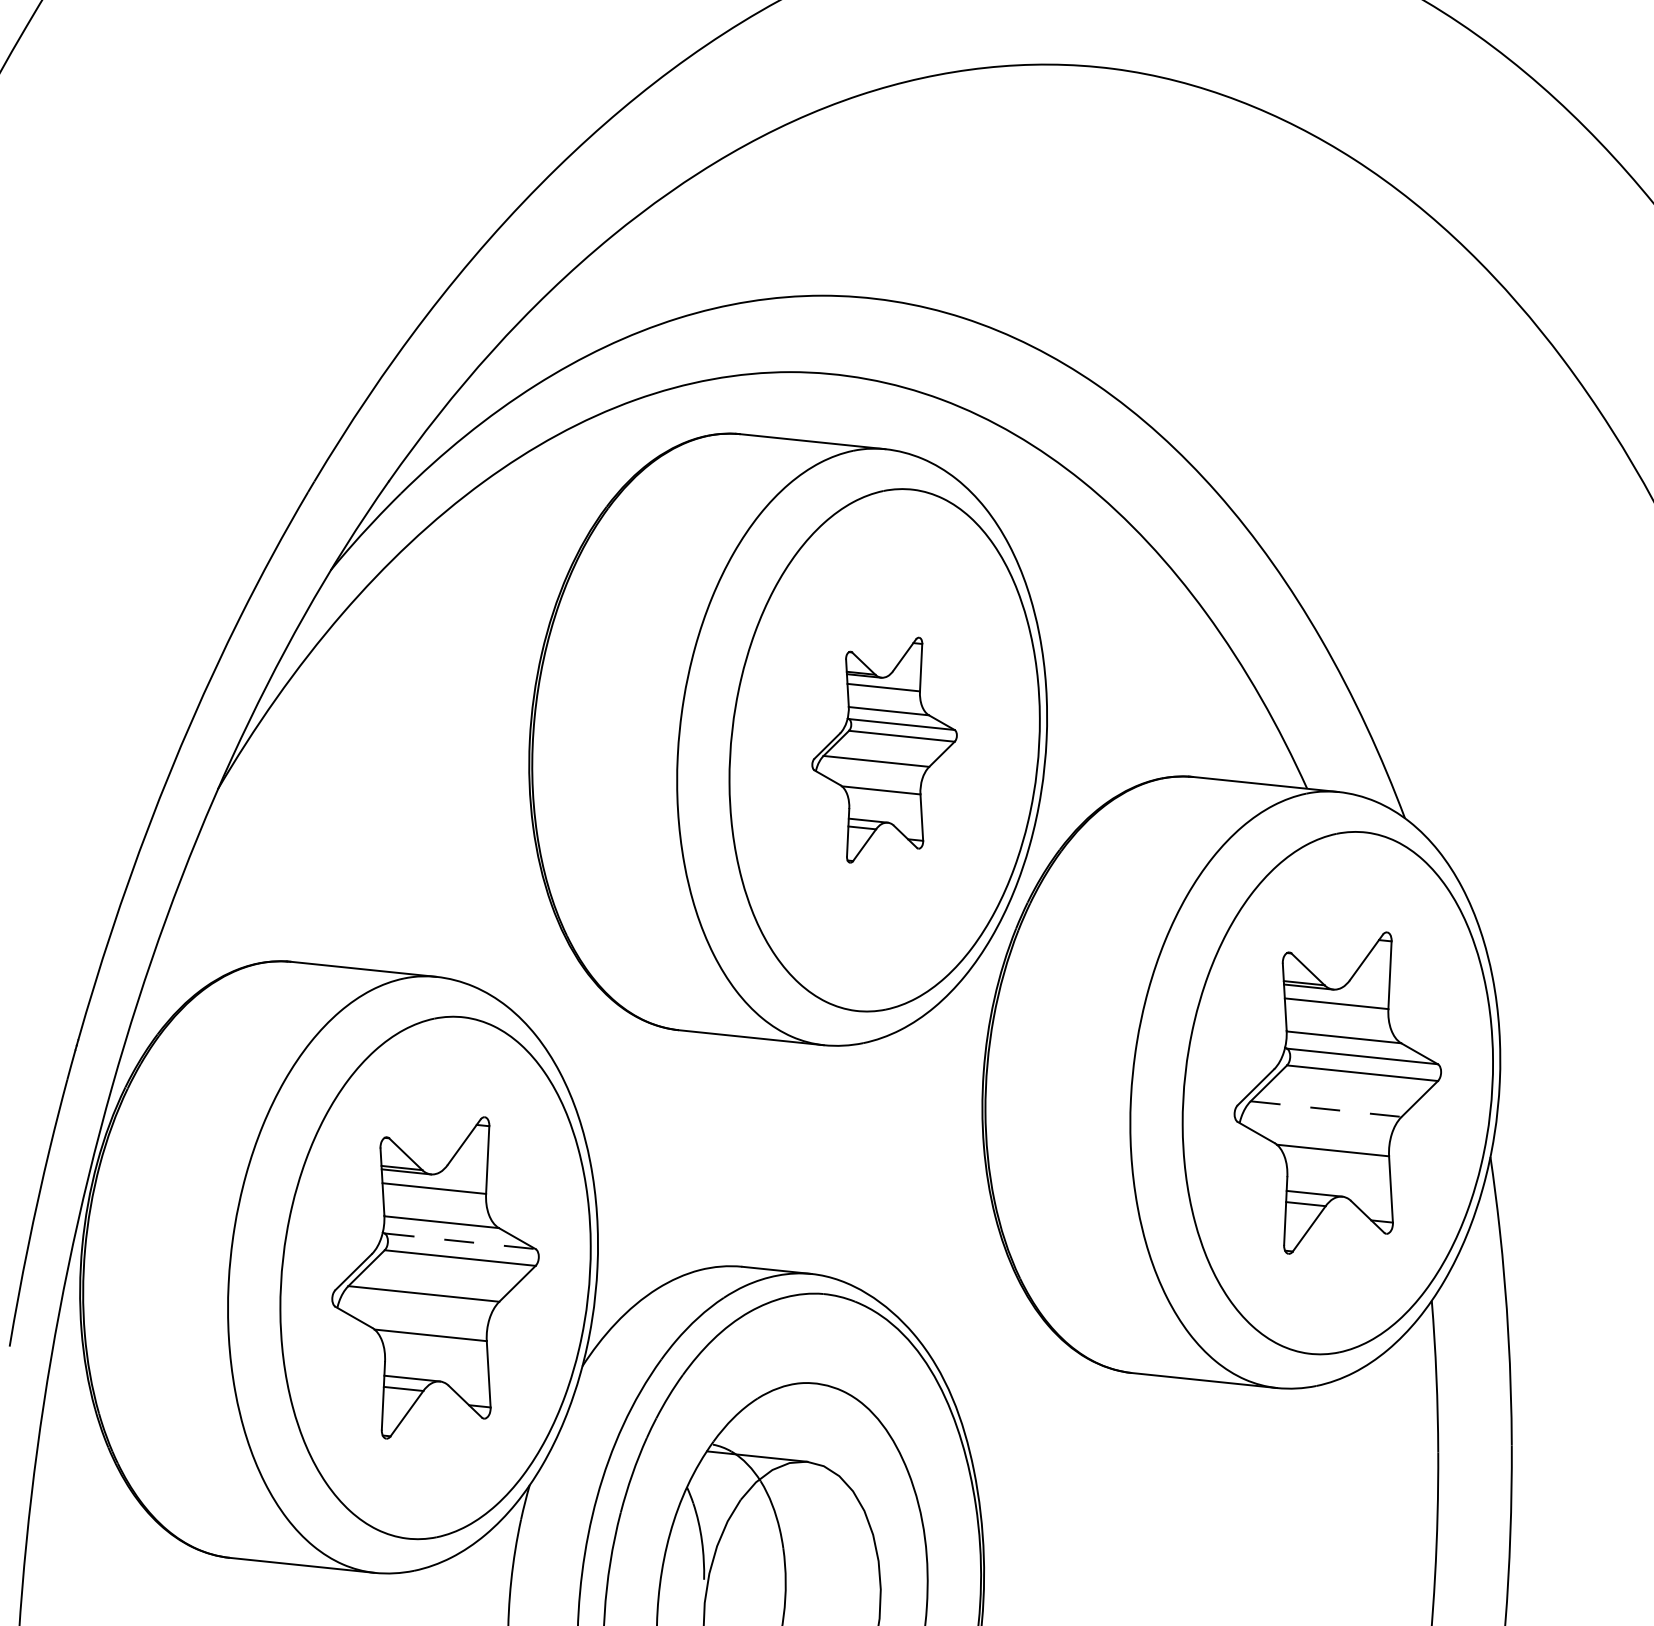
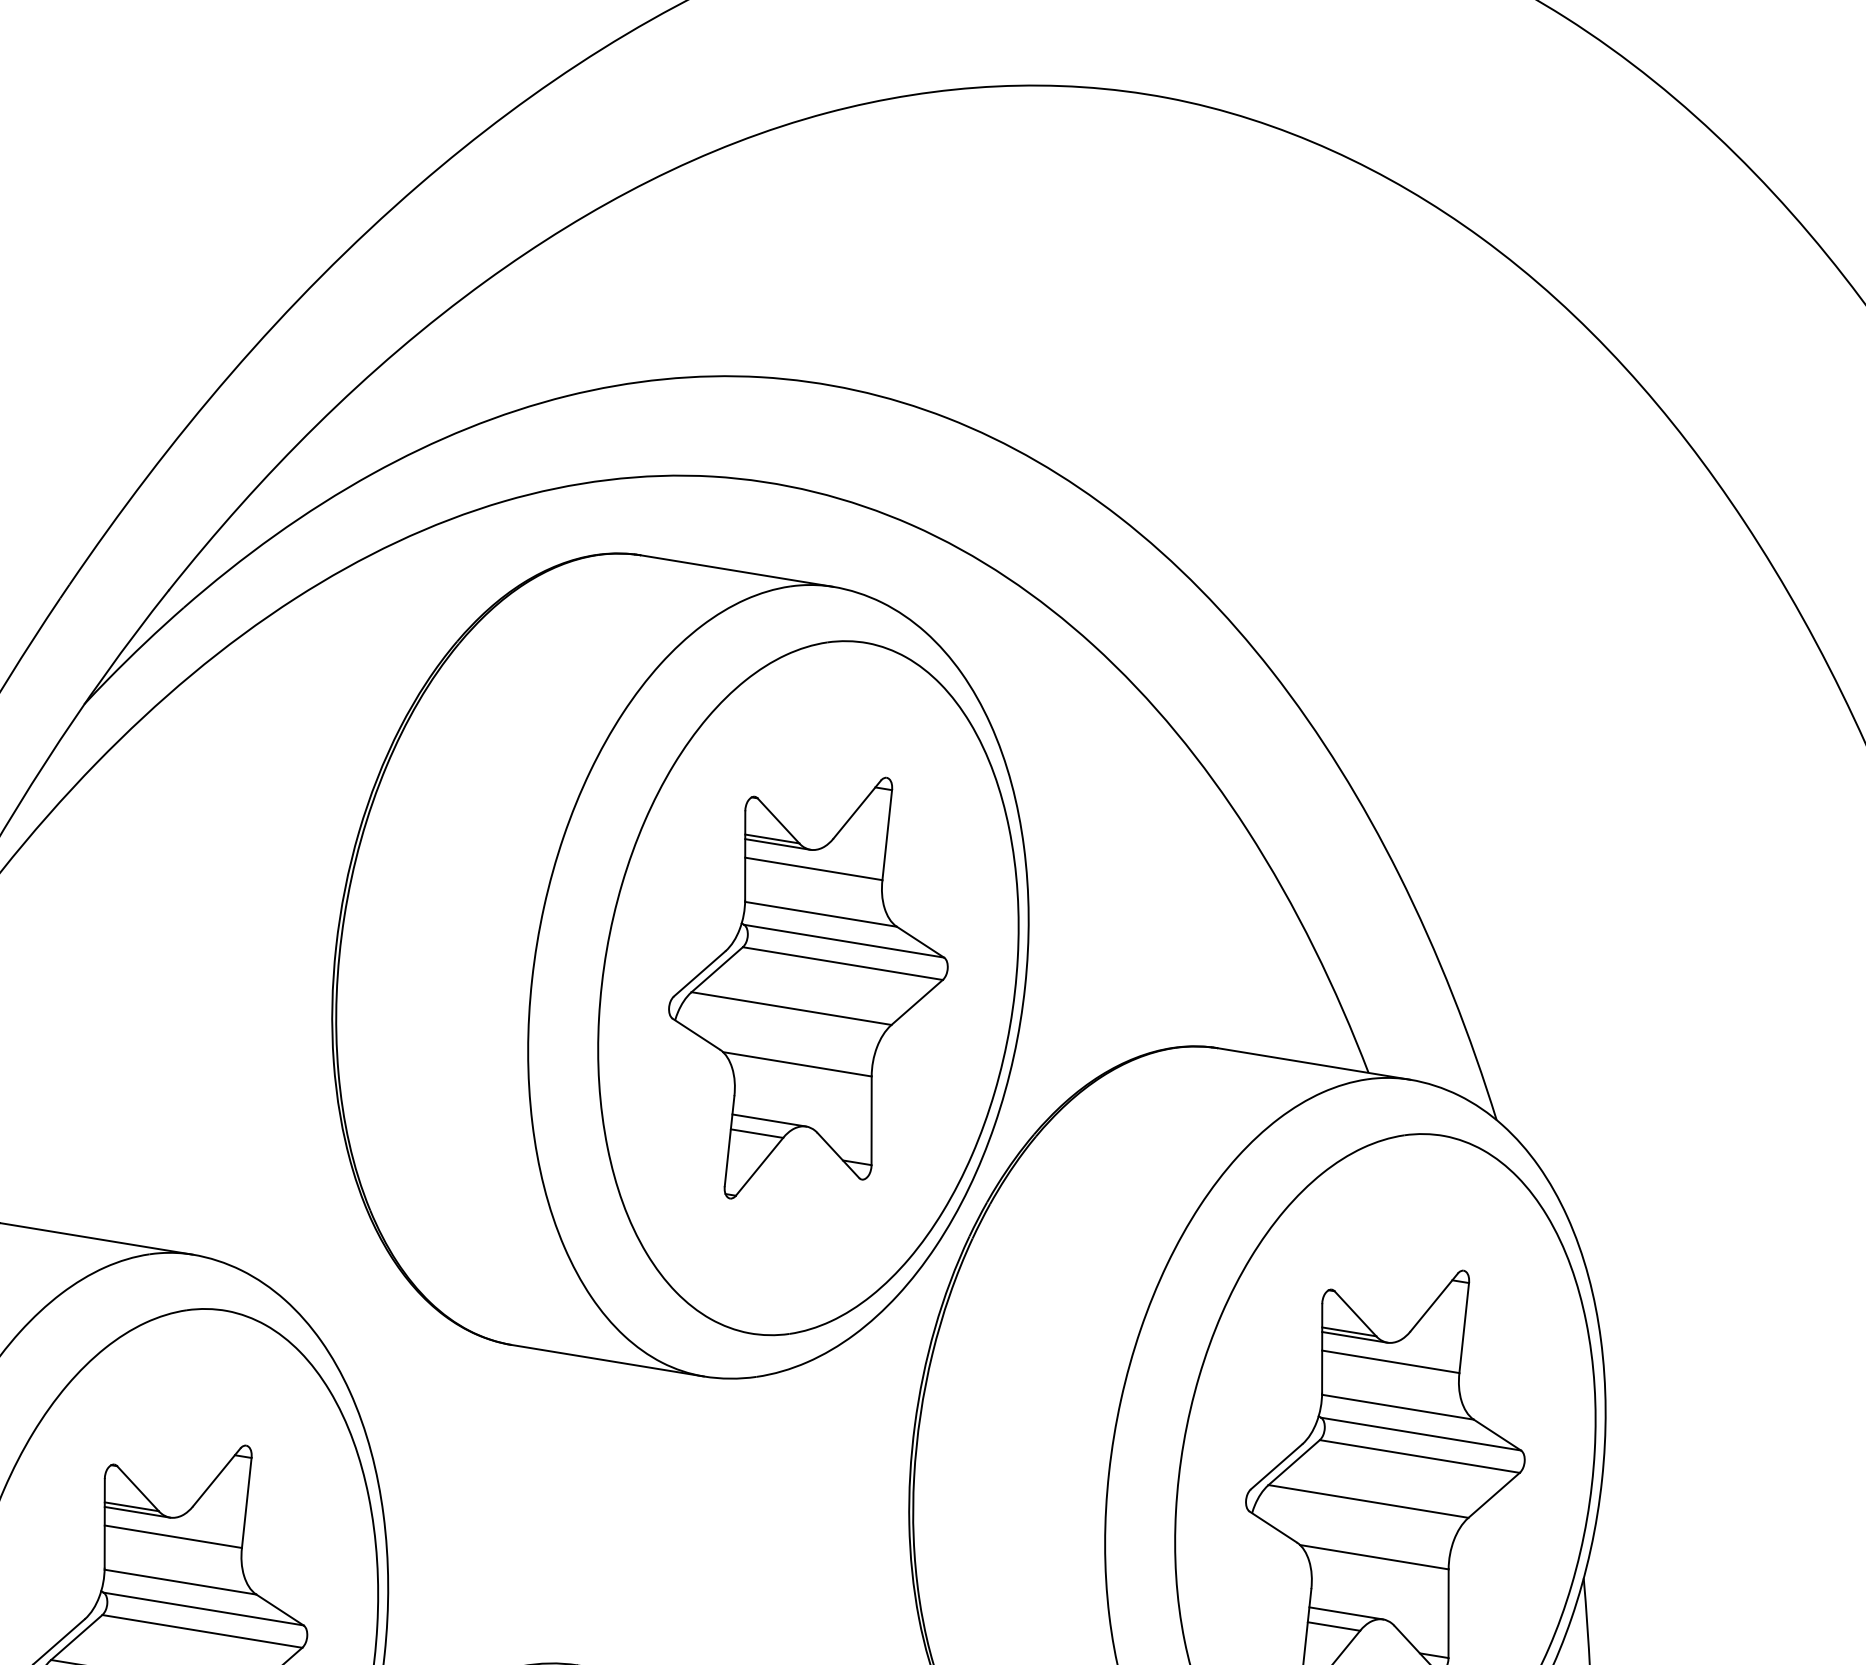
part: (884, 749) -> (808, 987), size x1.43
line: (1326, 1109) -> (1368, 1501), dashed -> solid
line: (460, 1241) -> (204, 1609), dashed -> solid

